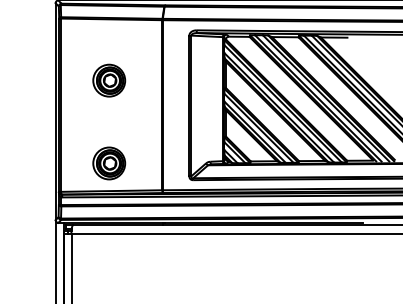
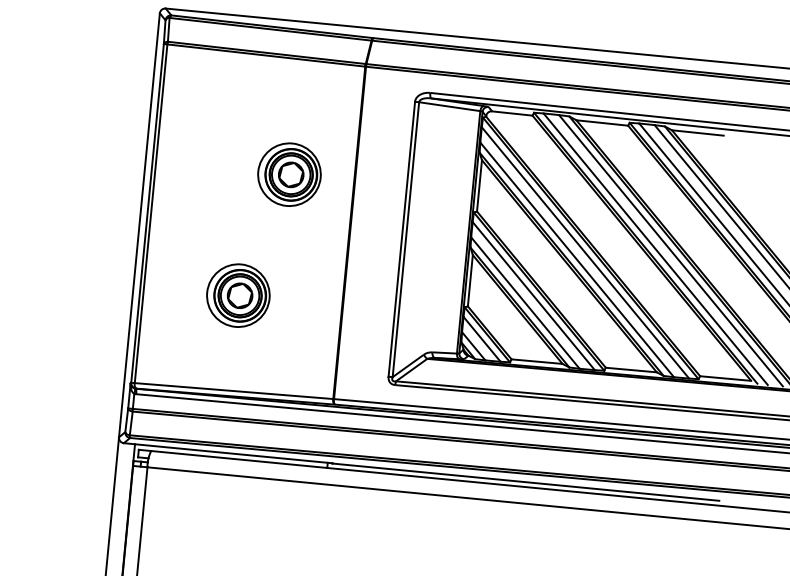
part: (109, 80) -> (290, 174), moved
part: (109, 163) -> (238, 295), moved

